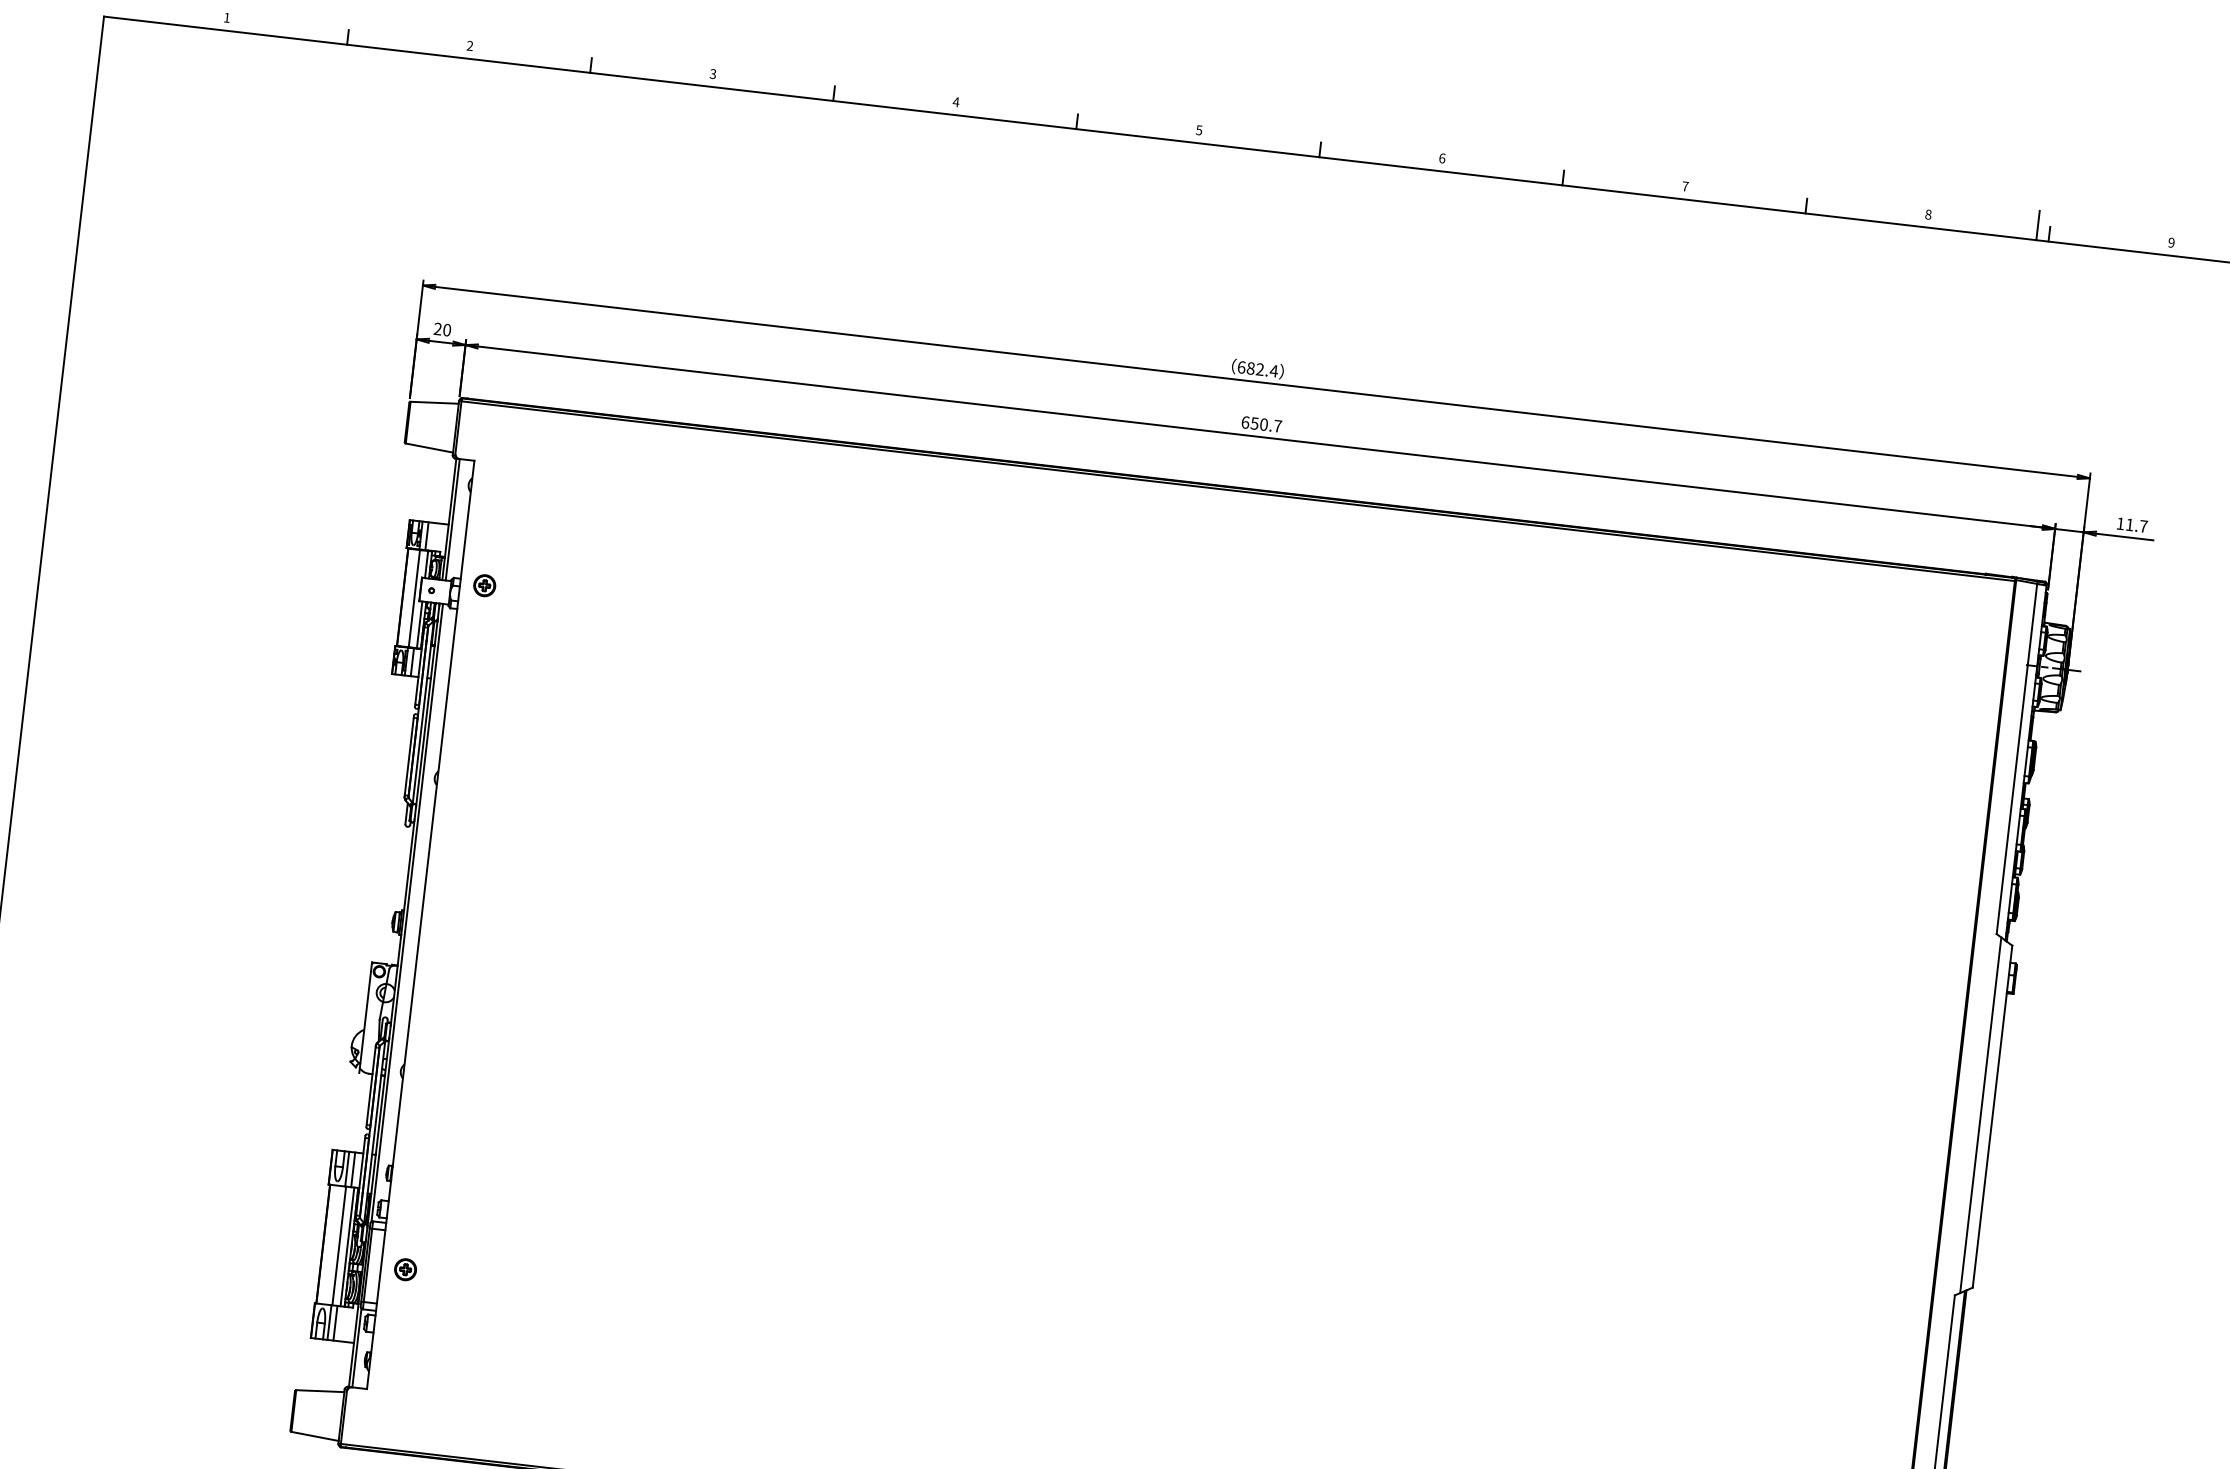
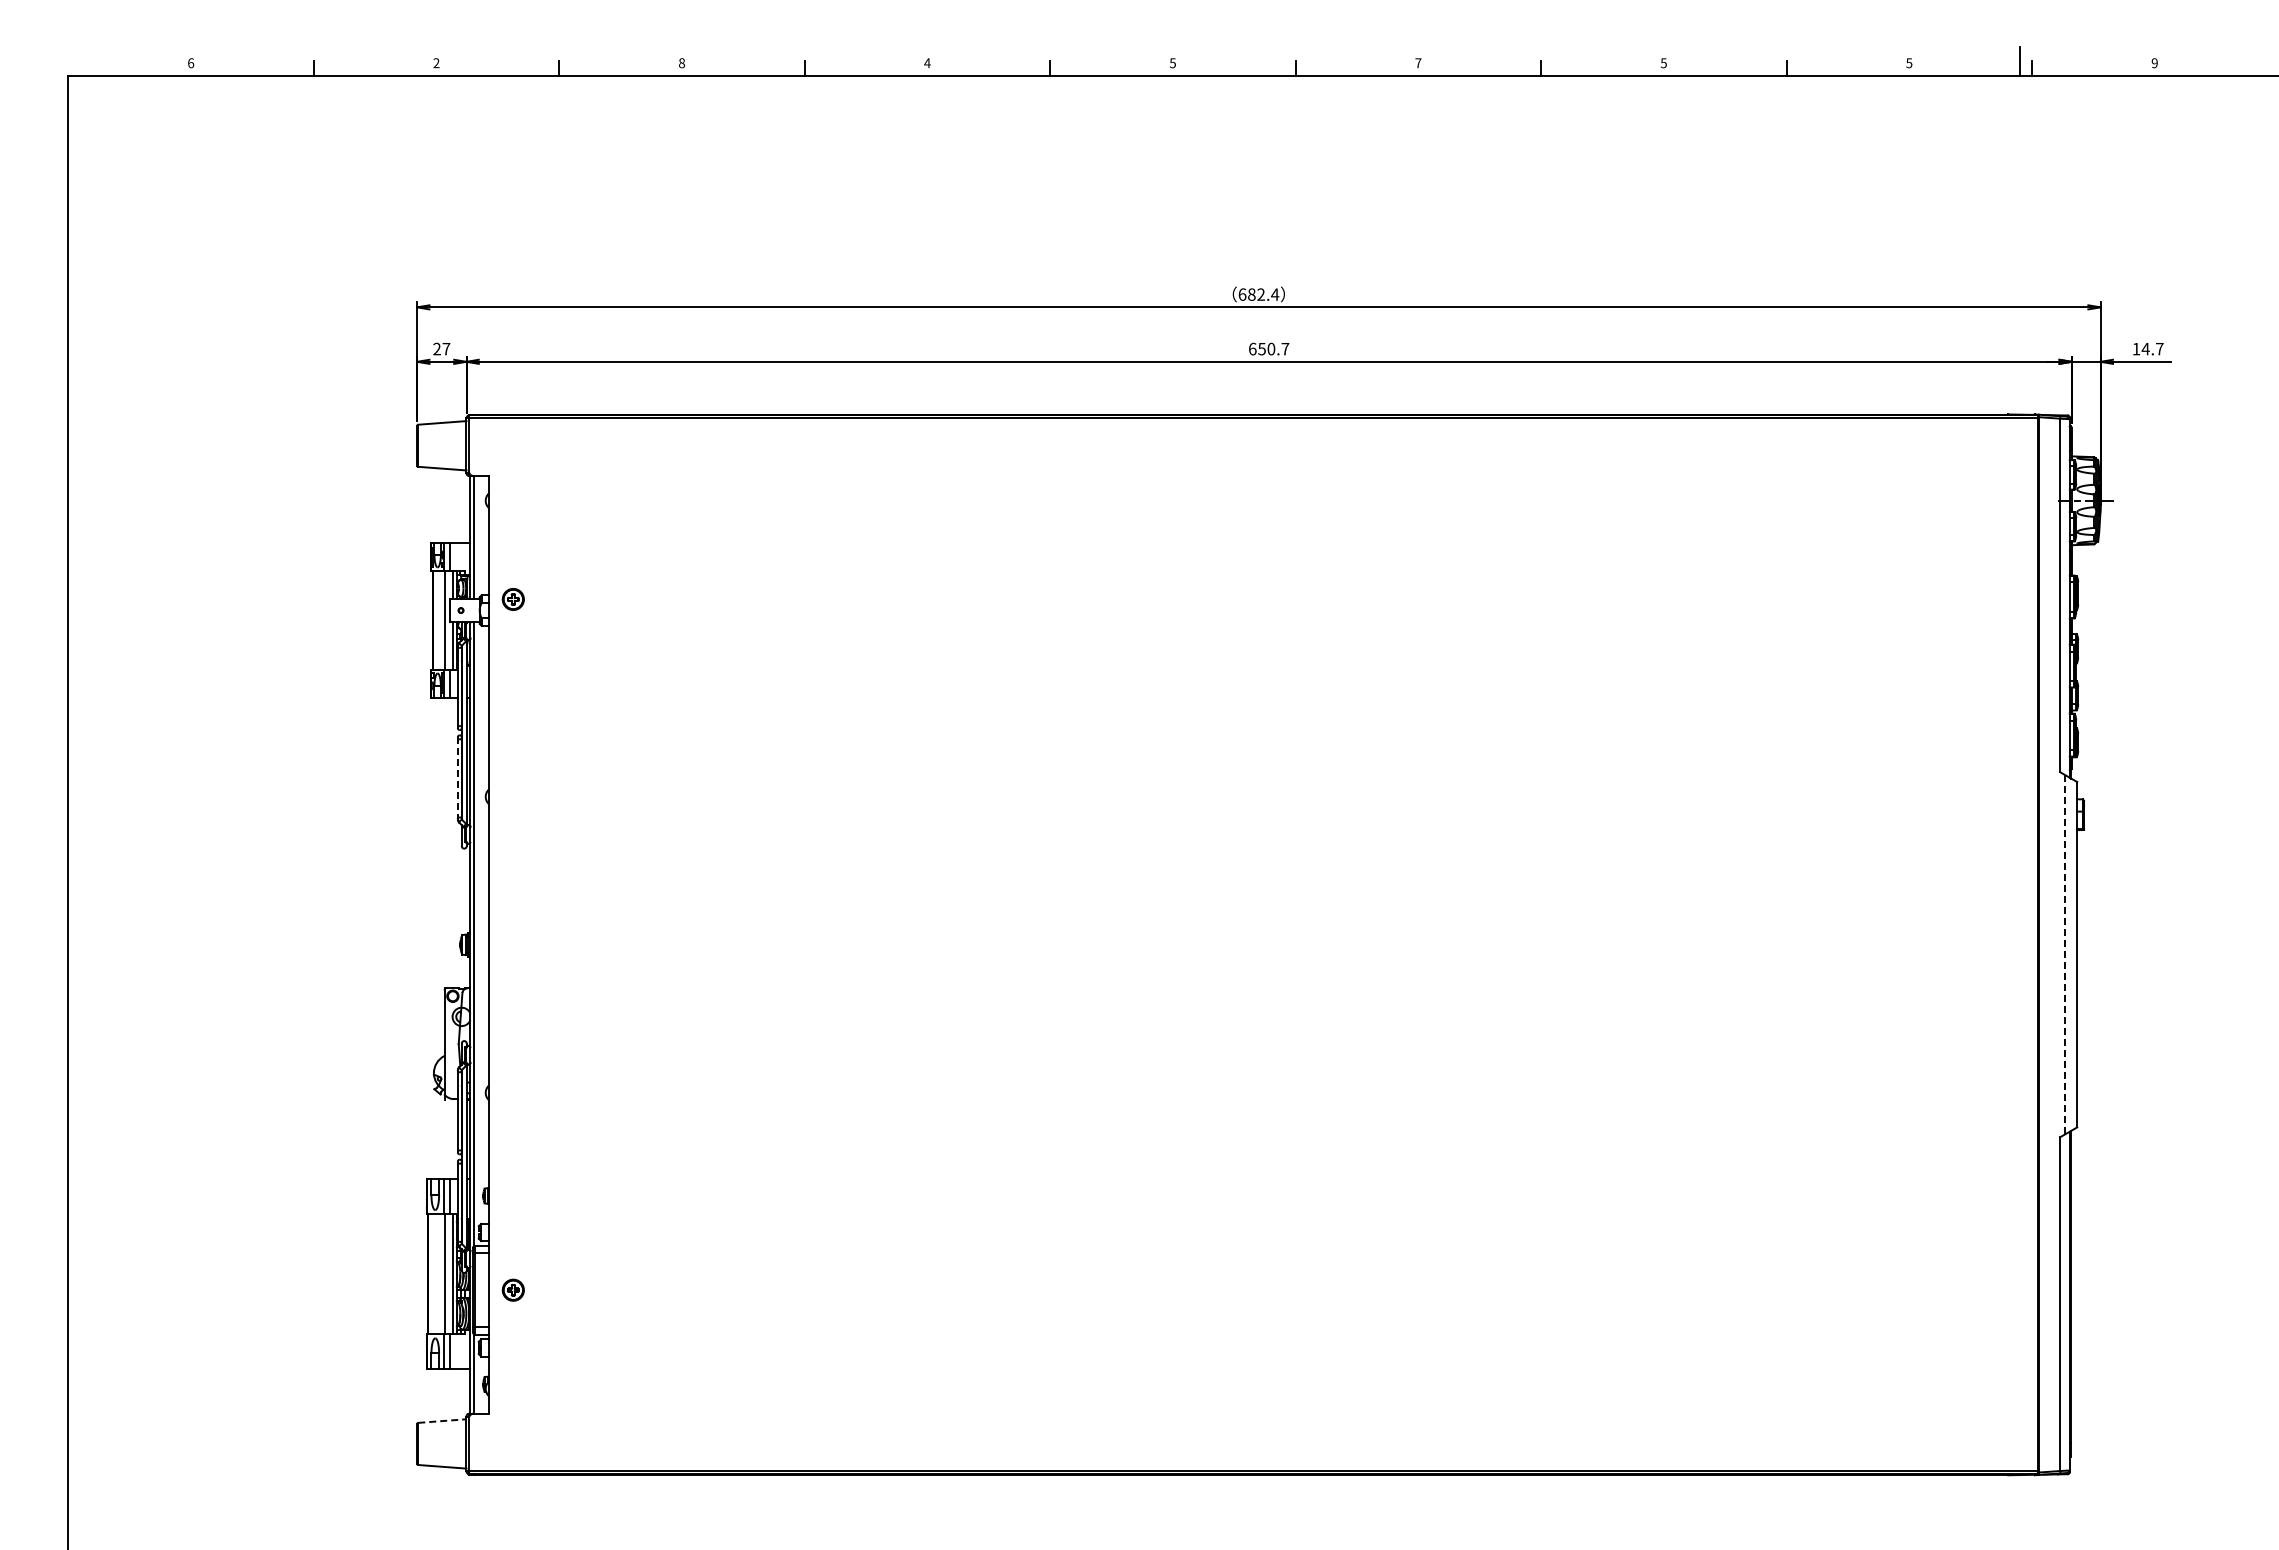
text: (227, 18) -> (191, 63), 1 -> 6
text: (713, 73) -> (682, 62), 3 -> 8
text: (1442, 158) -> (1418, 63), 6 -> 7
text: (1685, 186) -> (1663, 63), 7 -> 5
text: (1928, 214) -> (1909, 63), 8 -> 5
text: (447, 329) -> (446, 348), 20 -> 27
text: (2129, 525) -> (2145, 349), 11.7 -> 14.7
line: (408, 756) -> (457, 778), solid -> dashed
line: (1980, 1115) -> (2065, 954), solid -> dashed
line: (320, 1391) -> (442, 1421), solid -> dashed

